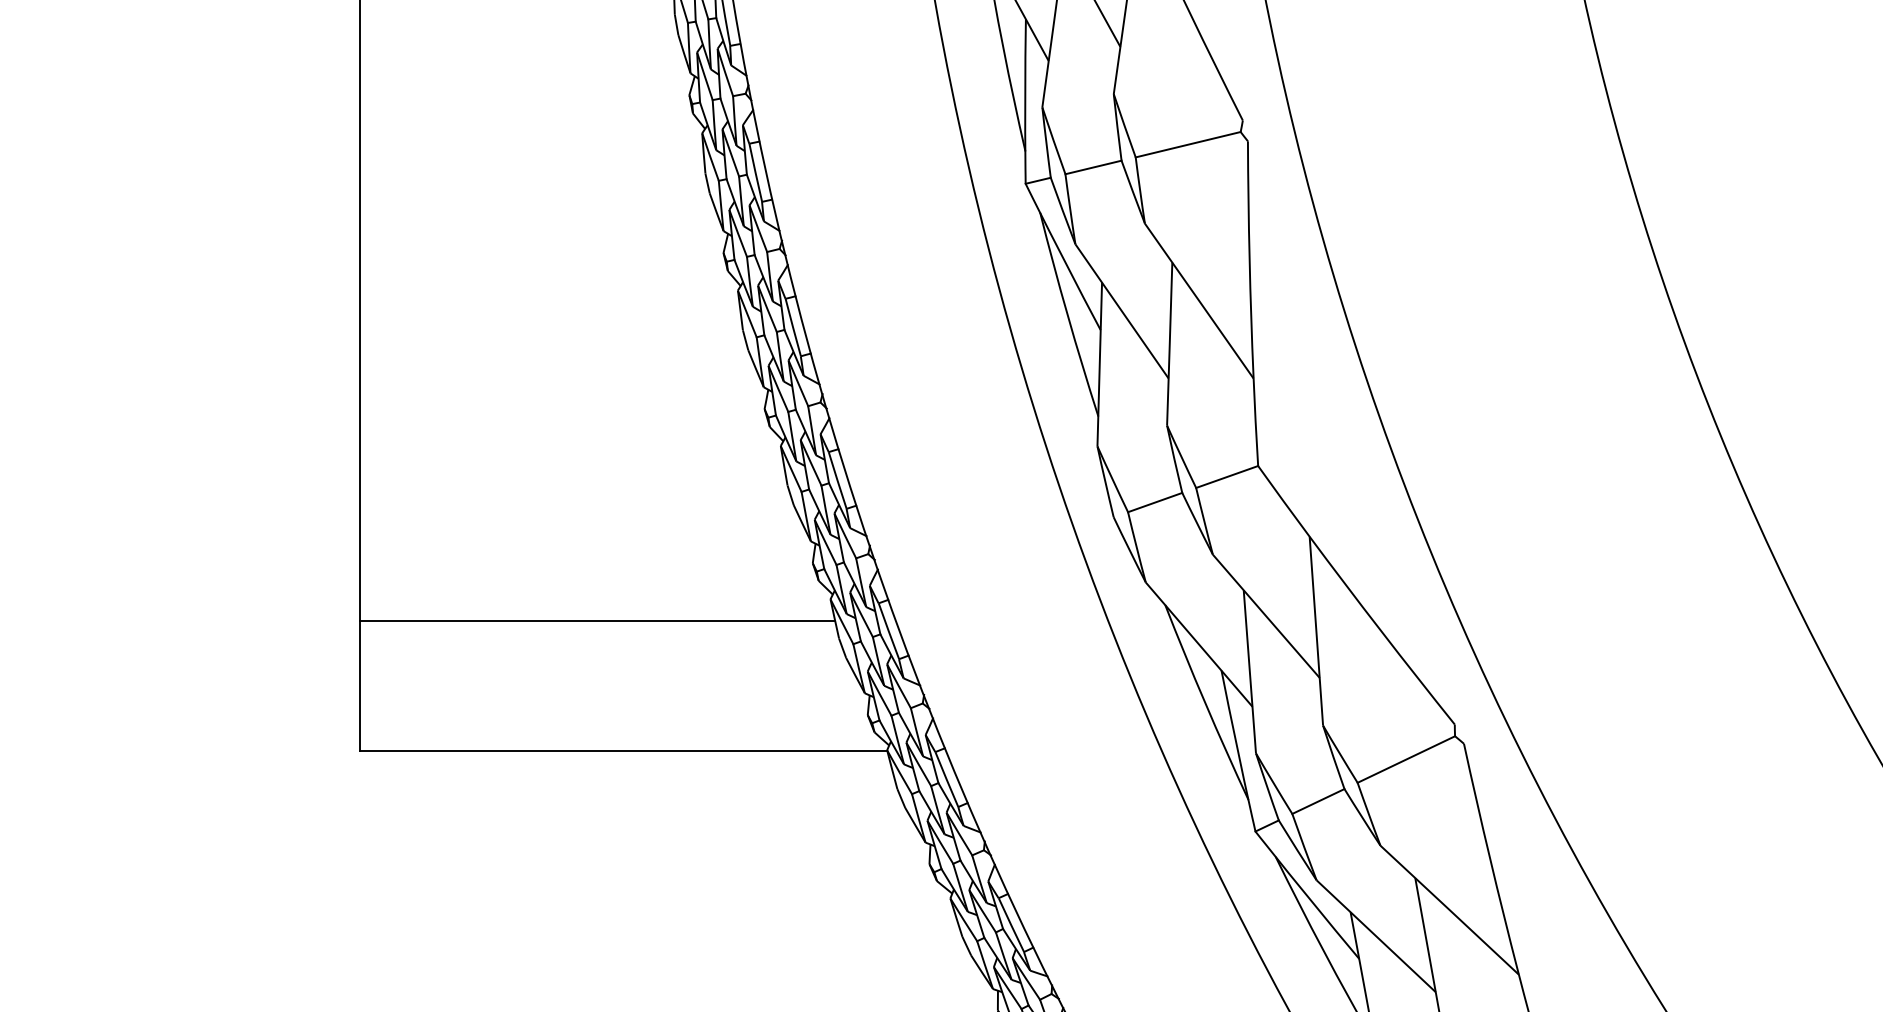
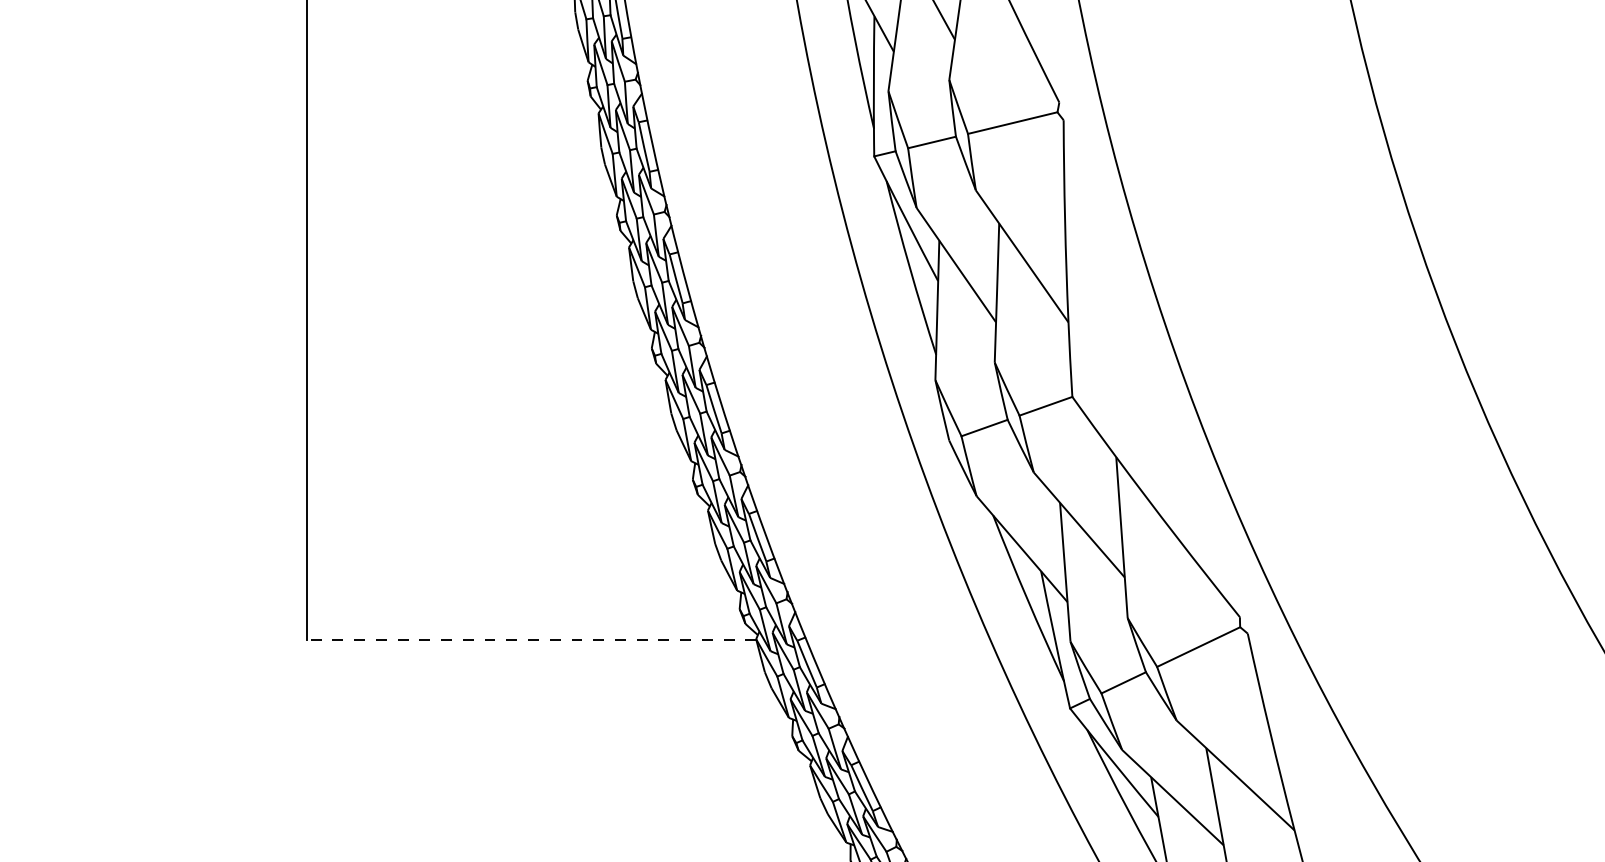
line: (597, 620) -> (509, 528), removed
line: (623, 750) -> (531, 639), solid -> dashed

